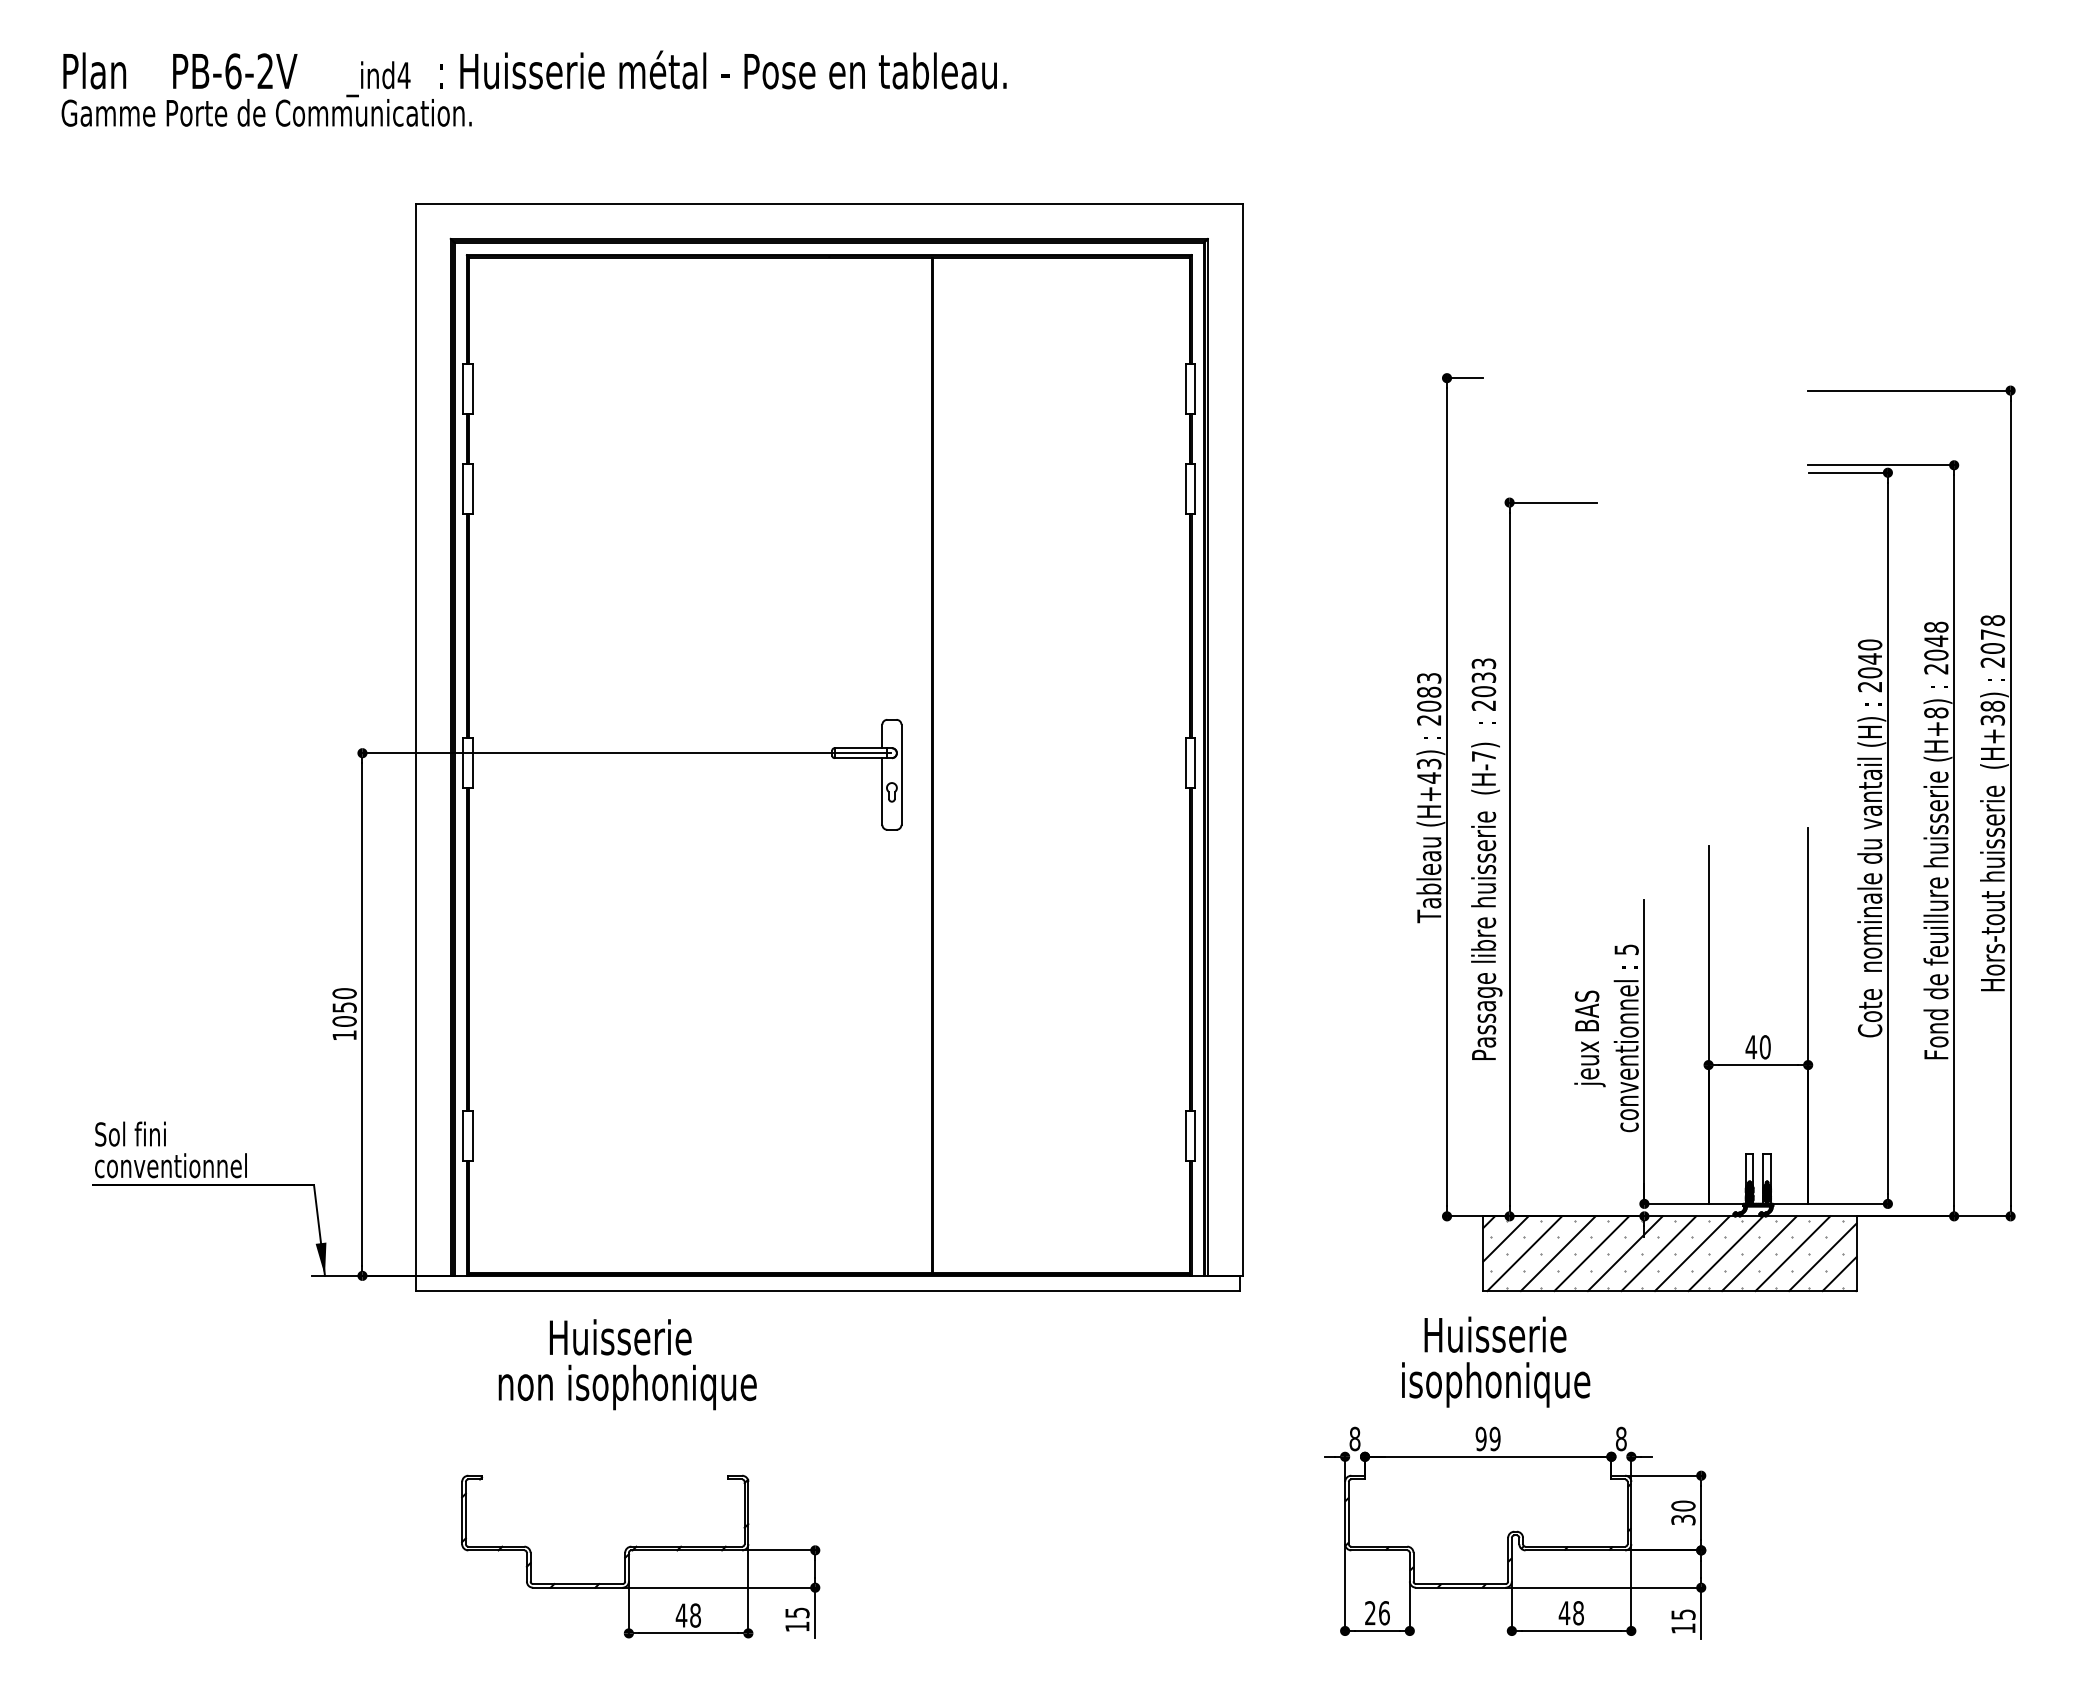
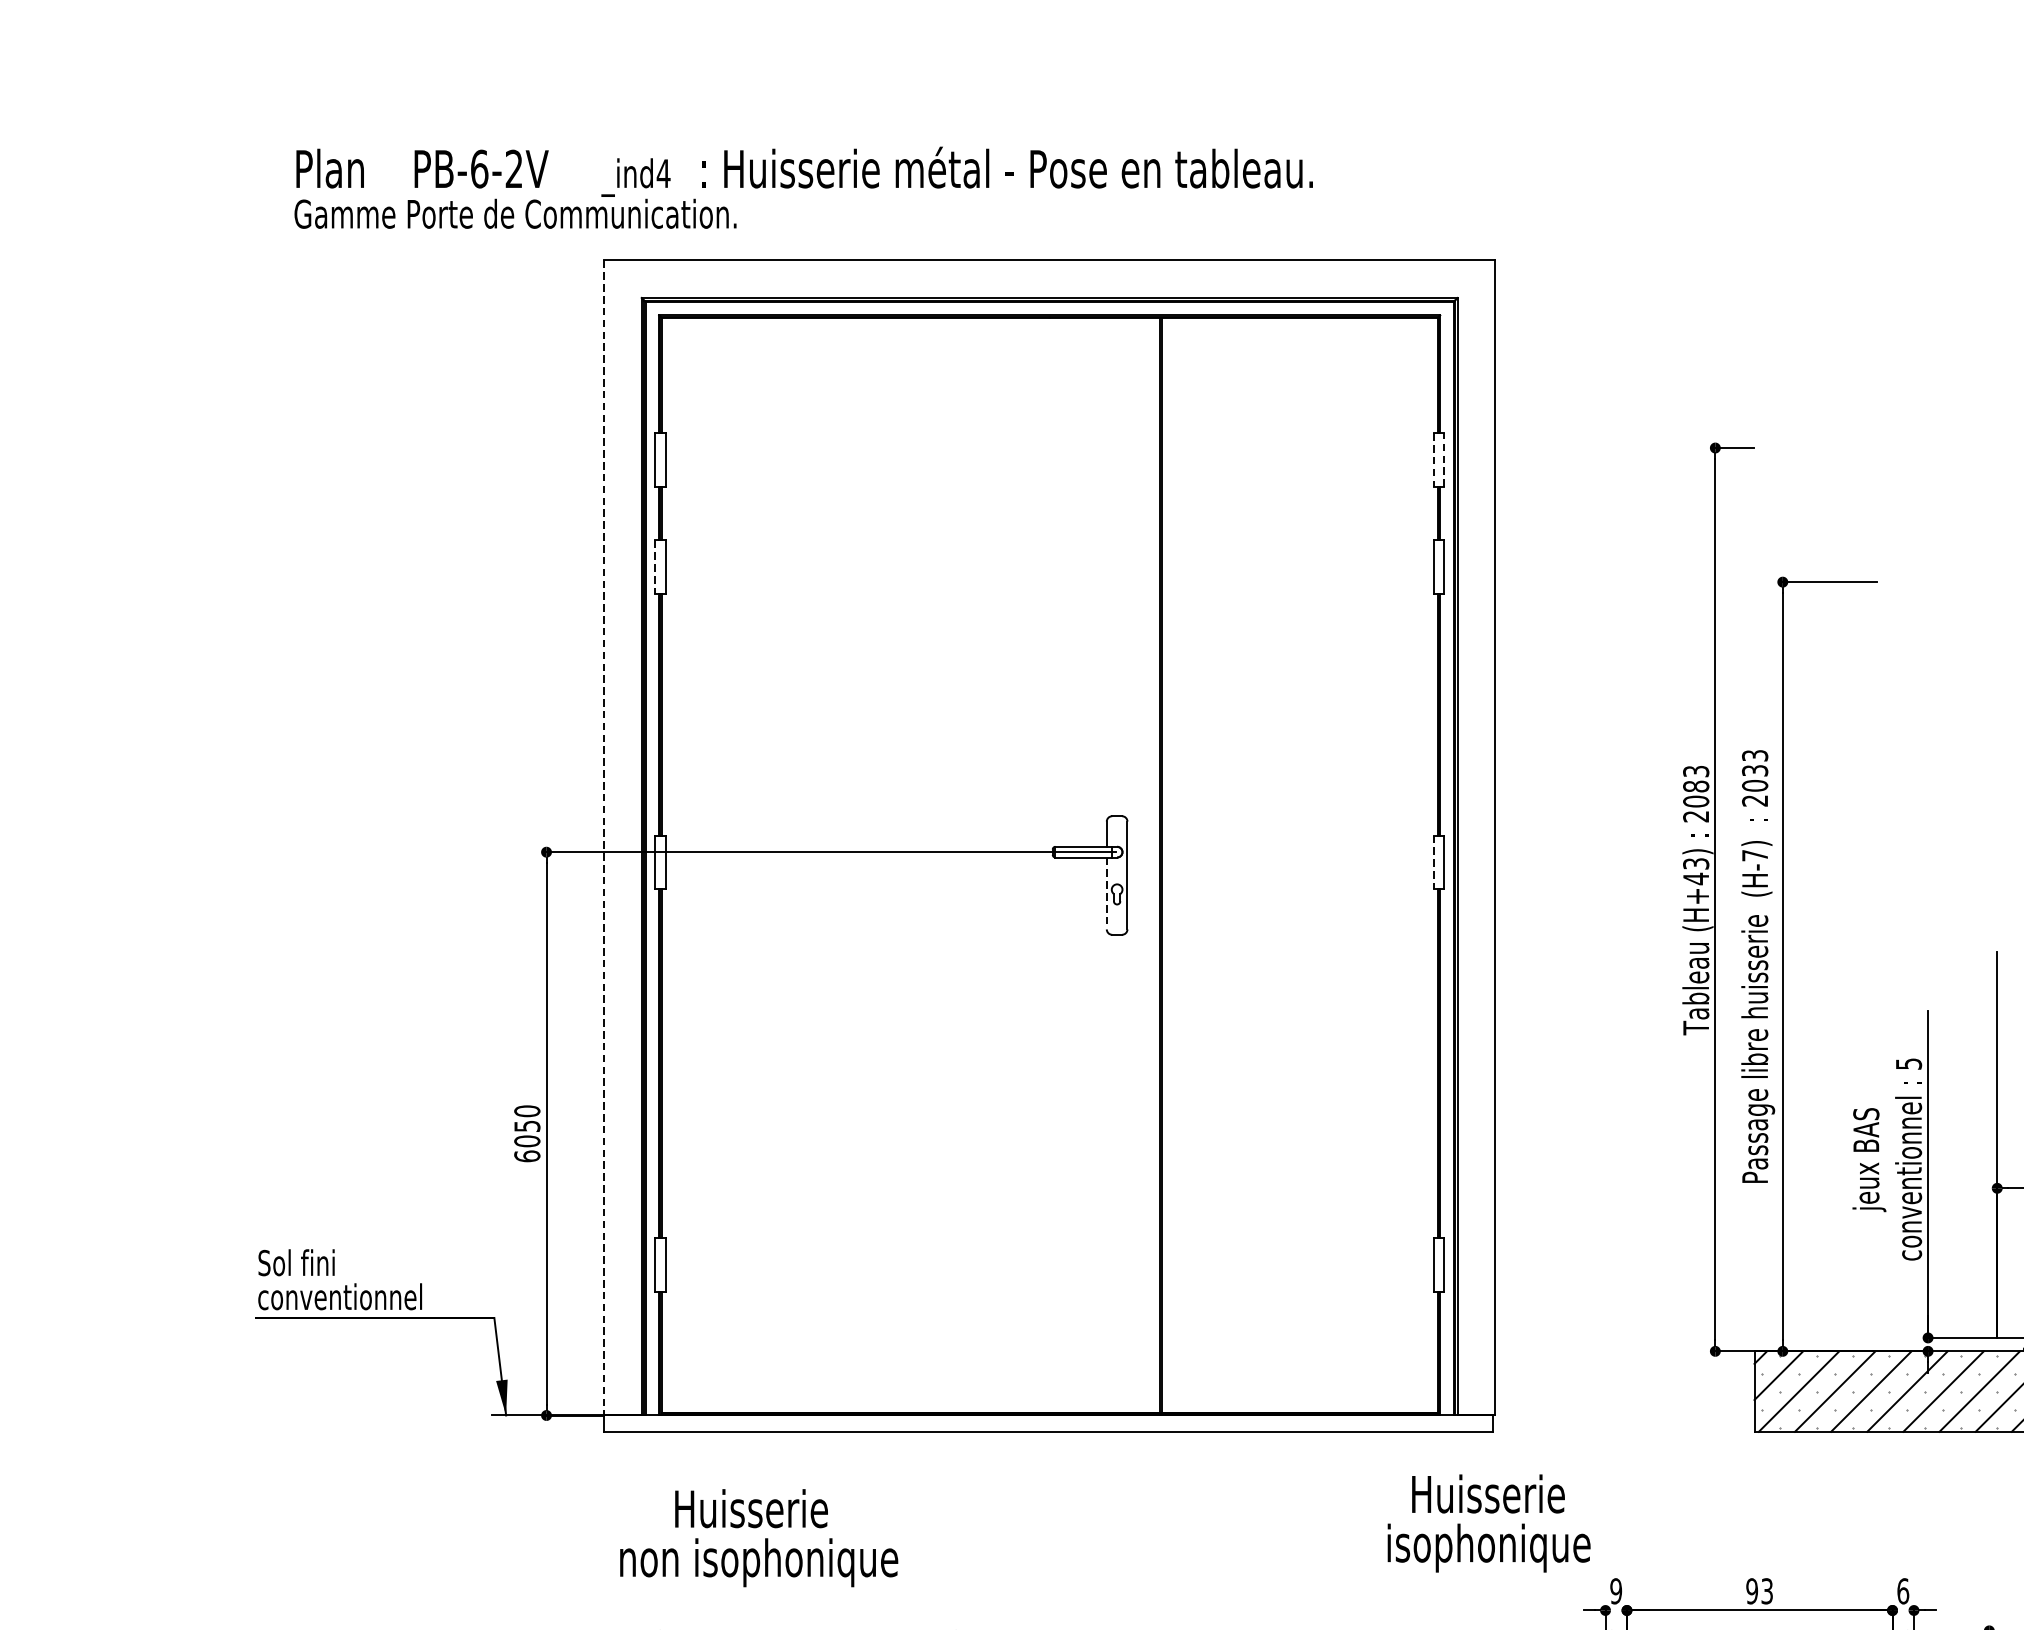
text: (533, 88) -> (803, 187), moved
line: (1185, 389) -> (1433, 460), solid -> dashed
line: (1195, 389) -> (1444, 460), solid -> dashed
line: (463, 488) -> (655, 566), solid -> dashed
line: (415, 739) -> (603, 837), solid -> dashed
line: (1185, 762) -> (1433, 862), solid -> dashed
line: (882, 792) -> (1106, 894), solid -> dashed
text: (344, 1034) -> (527, 1155), 1050 -> 6050
text: (1496, 1361) -> (1489, 1522), moved
text: (627, 1364) -> (758, 1537), moved
text: (1494, 1438) -> (1766, 1590), 99 -> 93
text: (1621, 1438) -> (1903, 1590), 8 -> 6
text: (1354, 1439) -> (1615, 1591), 8 -> 9

